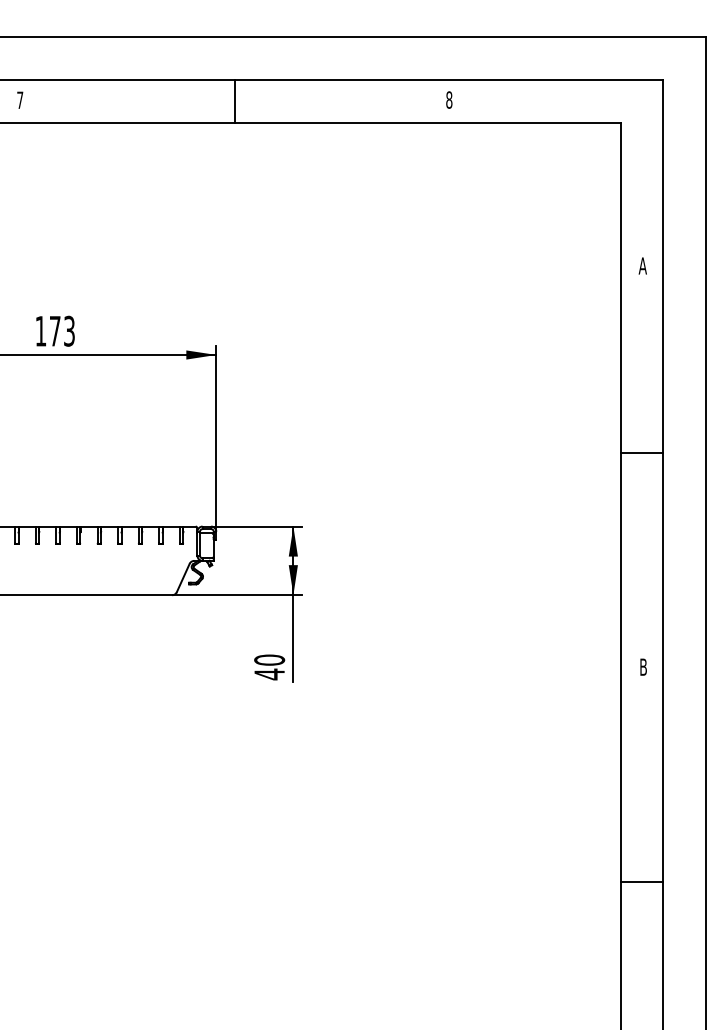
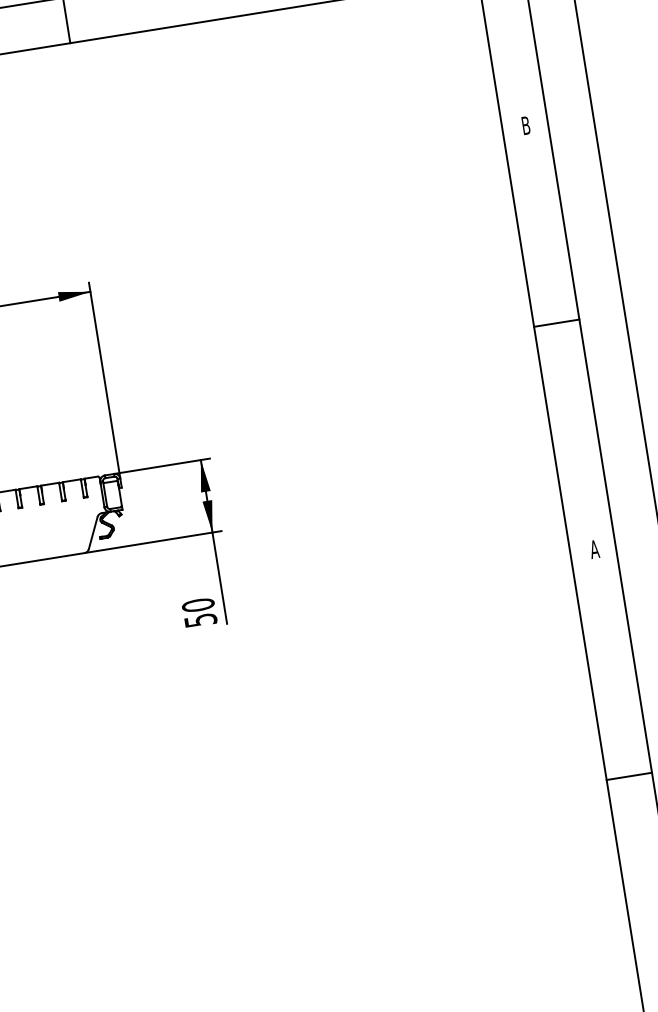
text: (642, 265) -> (525, 125), A -> B
text: (643, 666) -> (594, 548), B -> A
text: (269, 674) -> (200, 620), 40 -> 50

